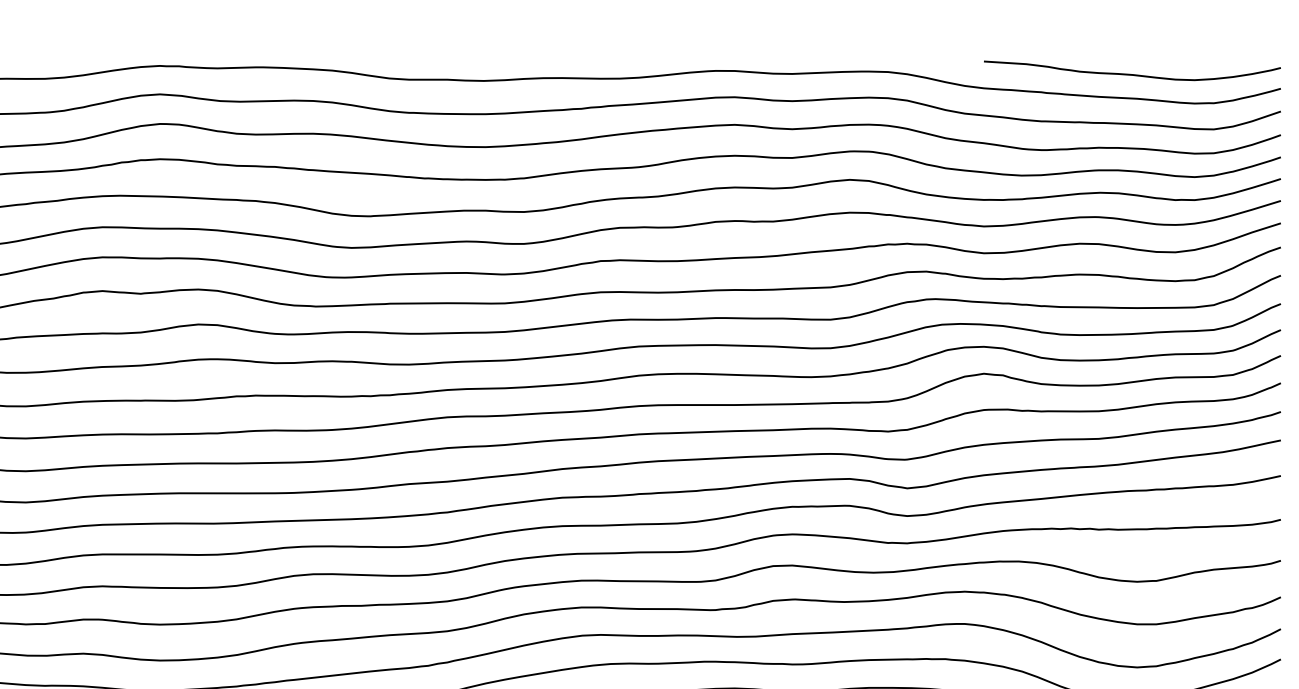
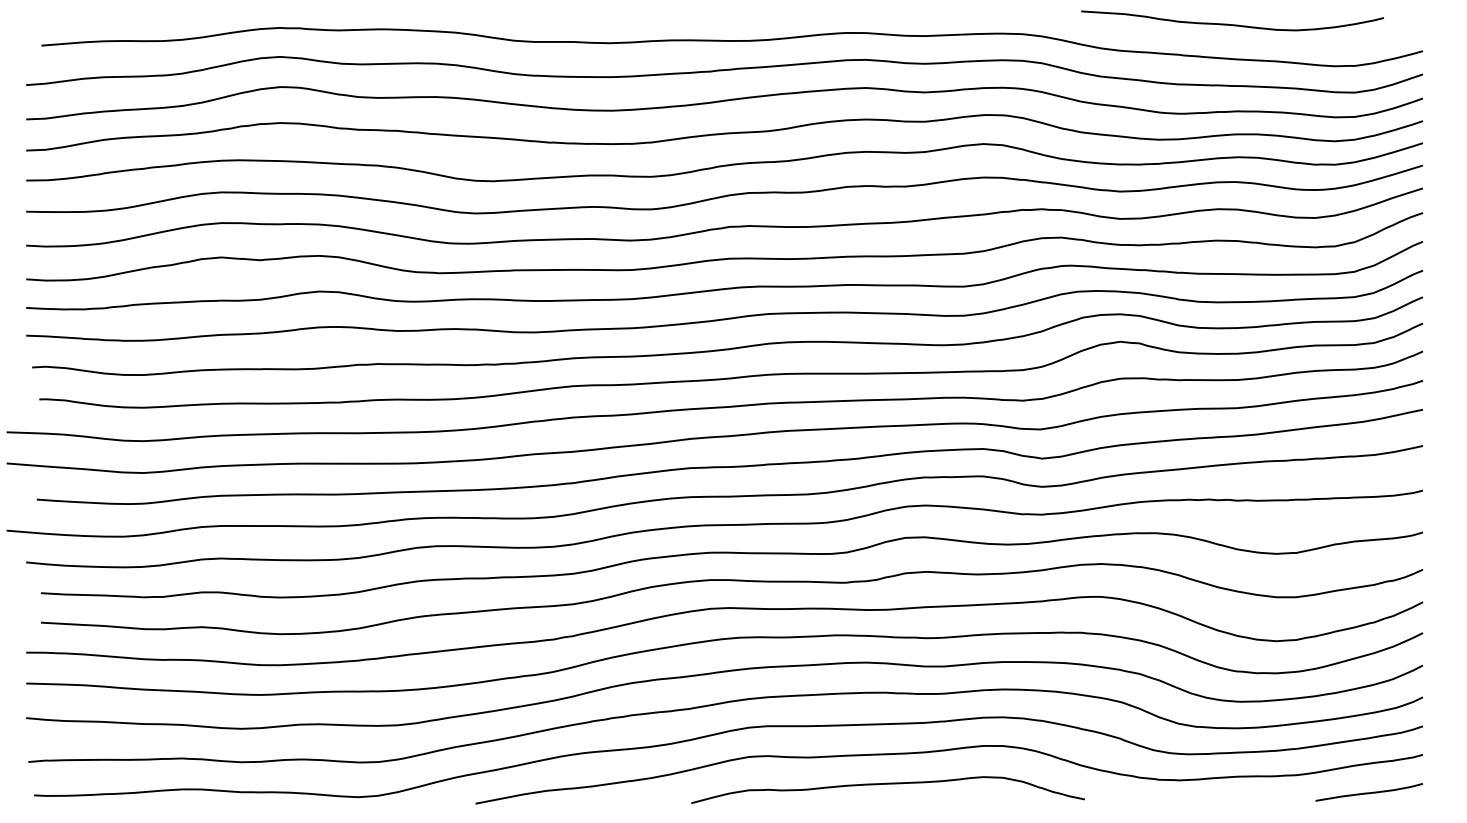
curve: (1132, 74) -> (1232, 24), moved

